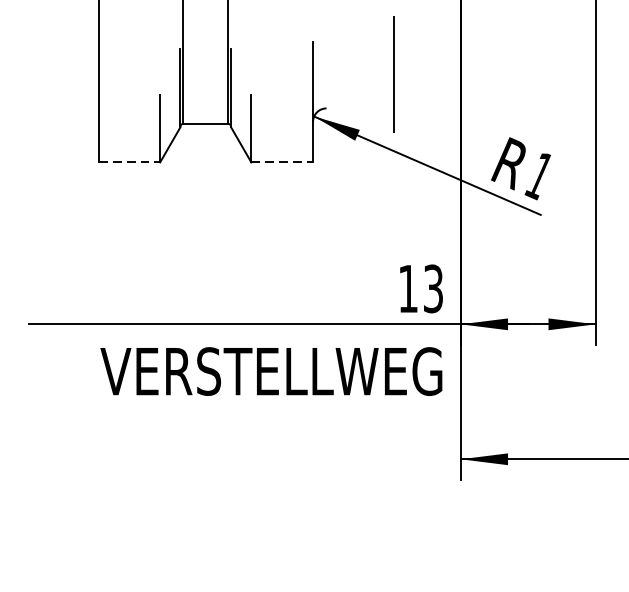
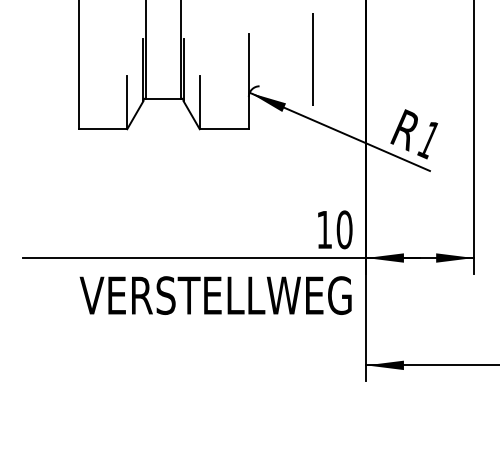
line: (130, 162) -> (103, 129), dashed -> solid
line: (282, 162) -> (224, 129), dashed -> solid
text: (433, 288) -> (344, 229), 13 -> 10

